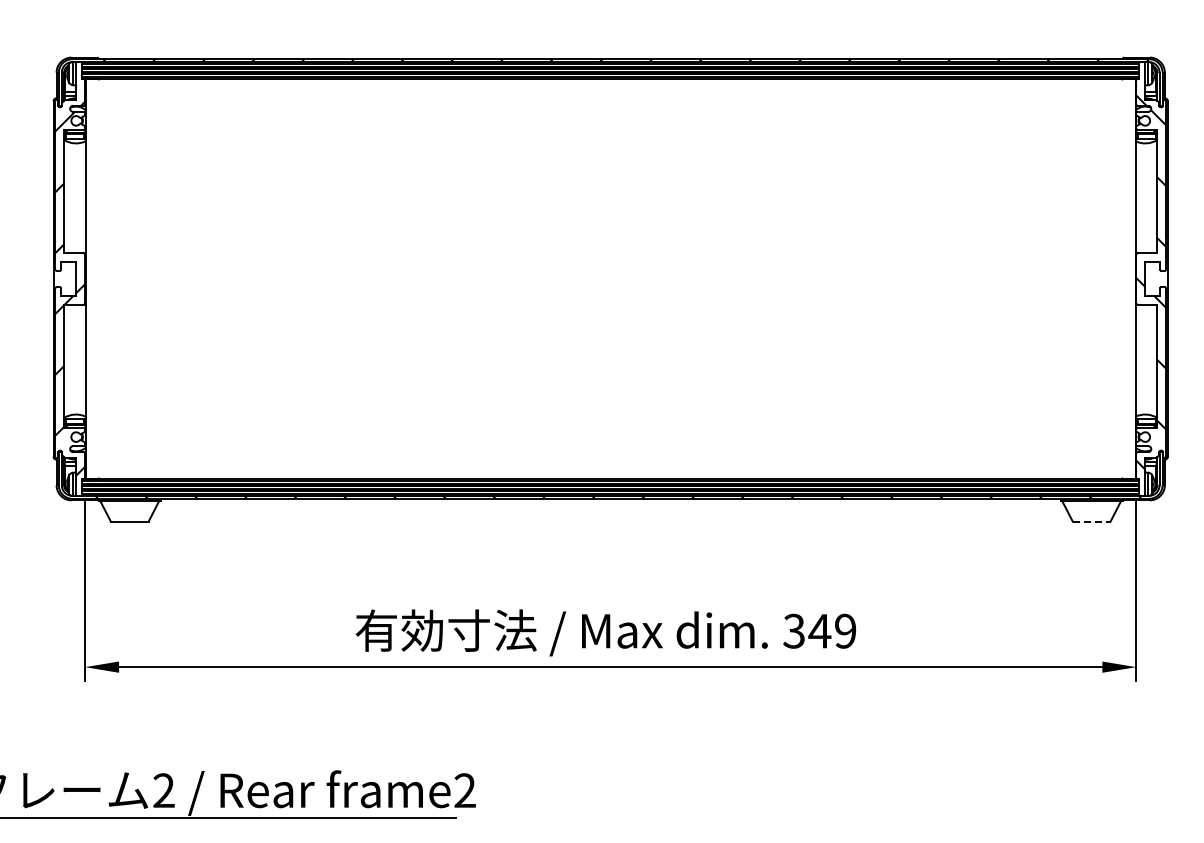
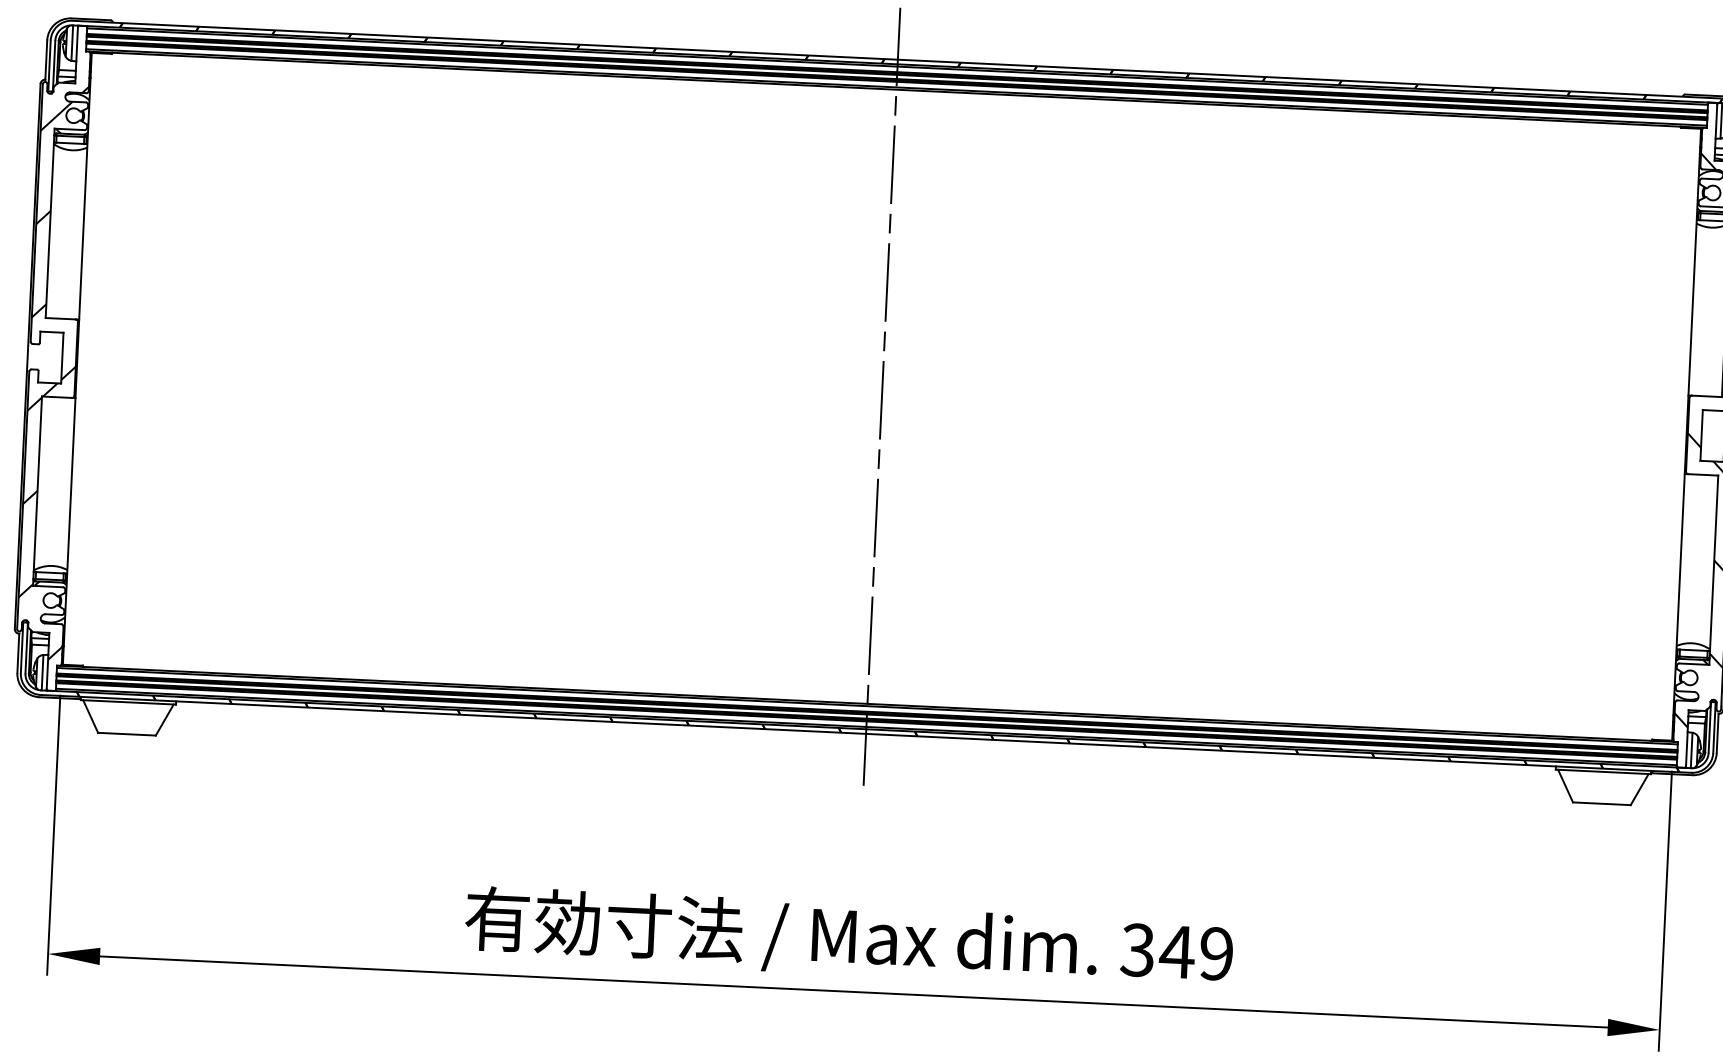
line: (610, 278) -> (881, 396), added
line: (1091, 521) -> (1601, 803), dashed -> solid

